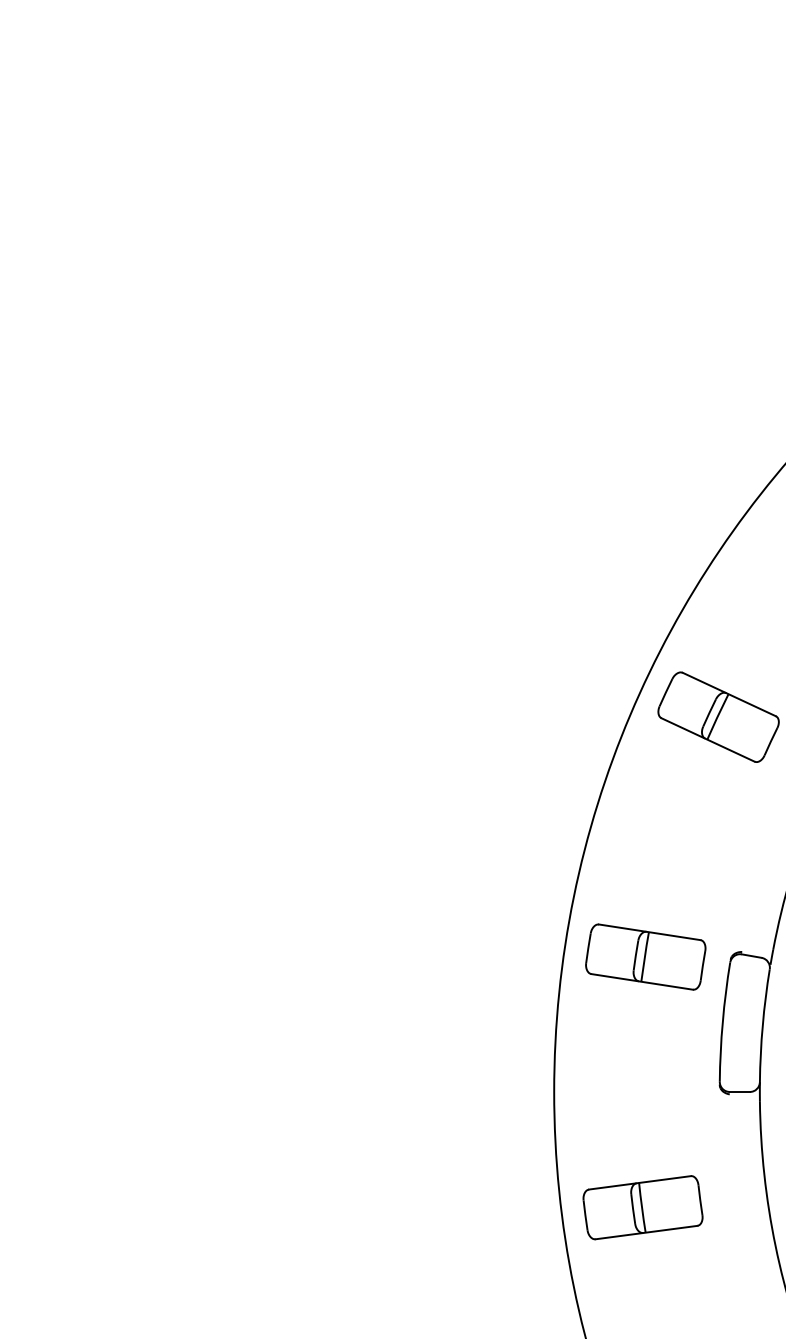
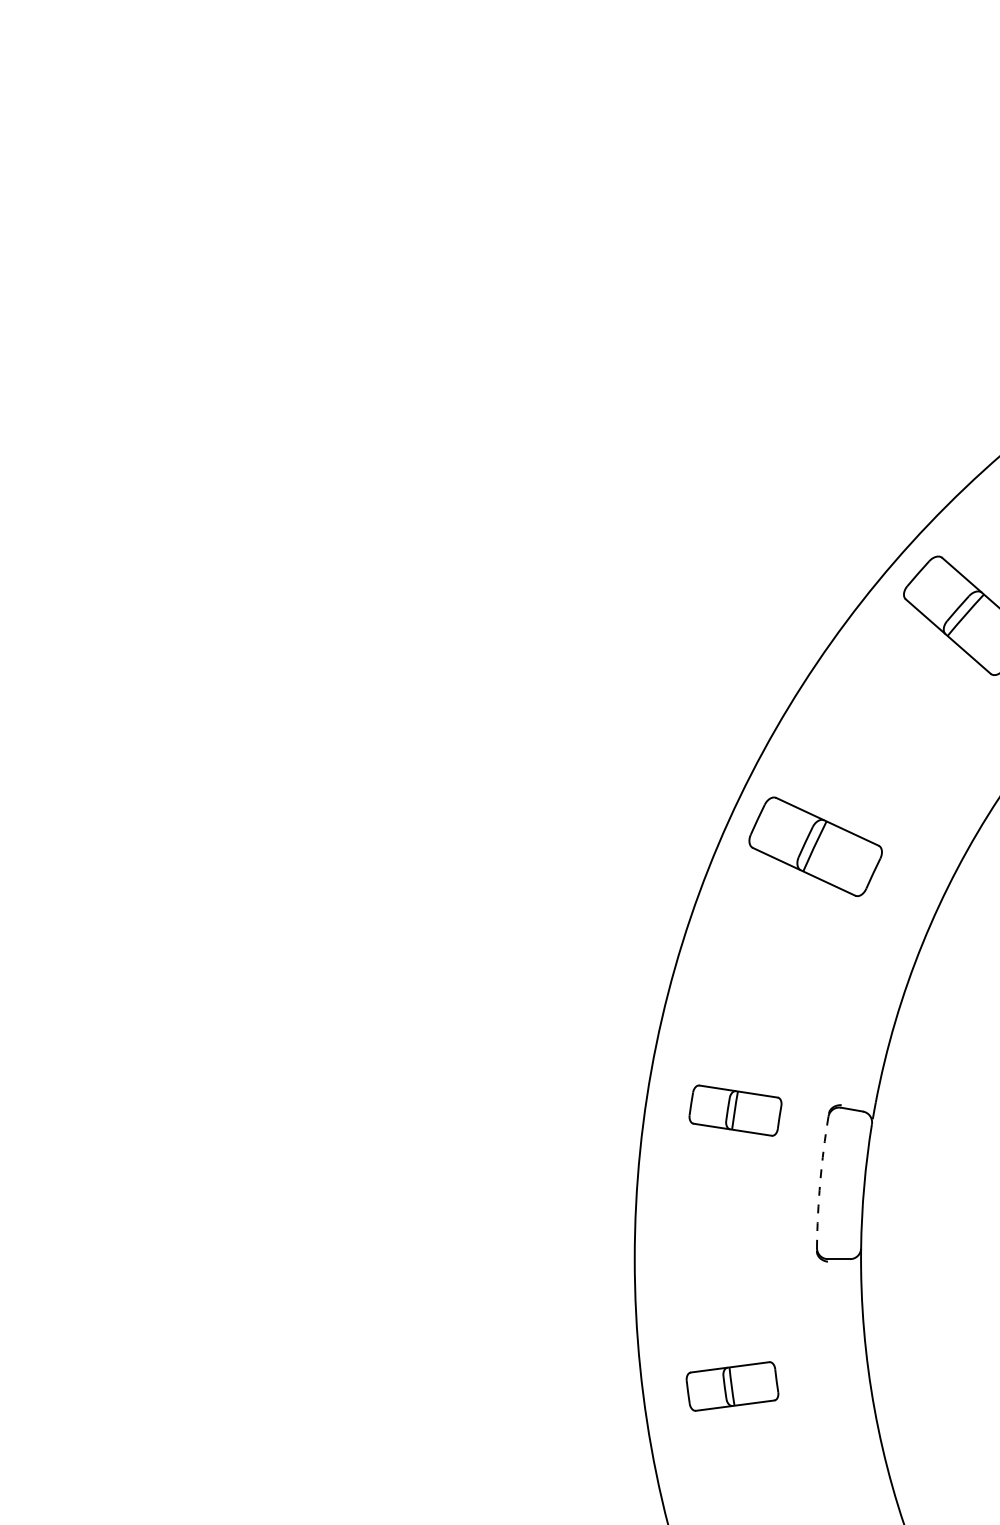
part: (645, 956) -> (735, 1110), size x0.7
arc: (722, 1022) -> (820, 1182), solid -> dashed
part: (643, 1207) -> (732, 1386), size x0.7

